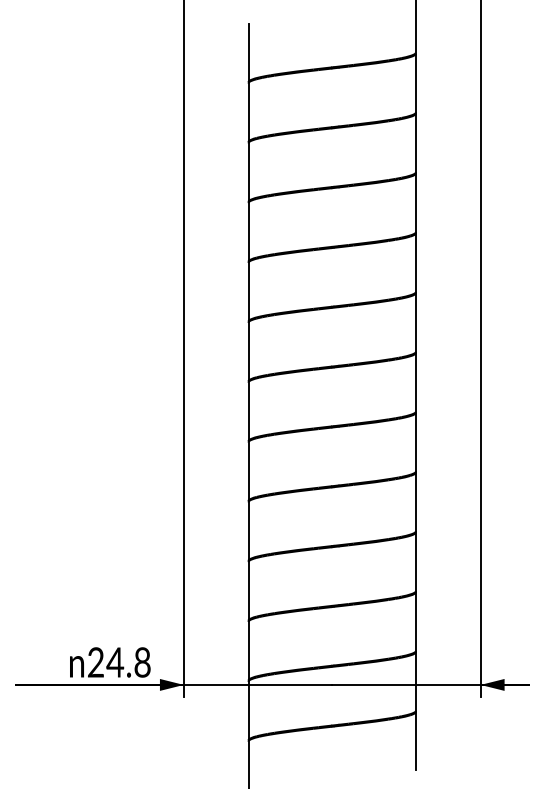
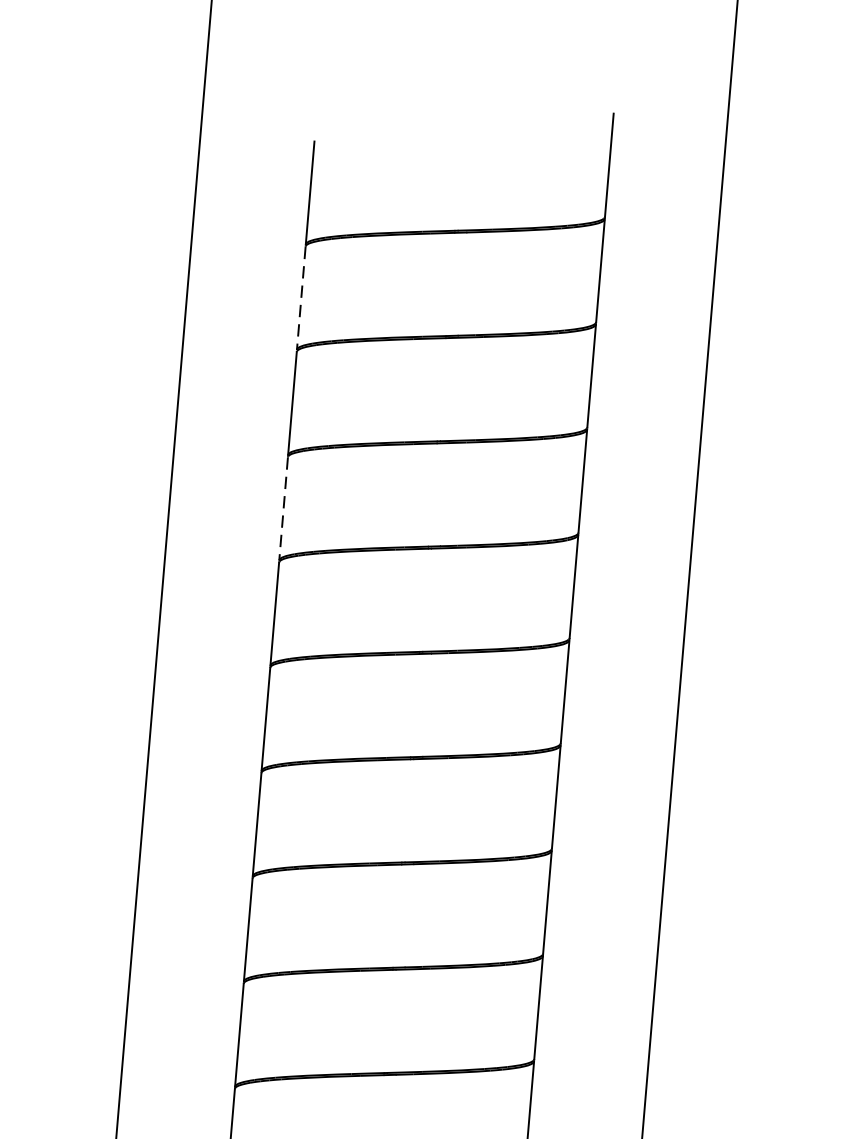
line: (248, 113) -> (301, 299), solid -> dashed
line: (248, 232) -> (283, 508), solid -> dashed

